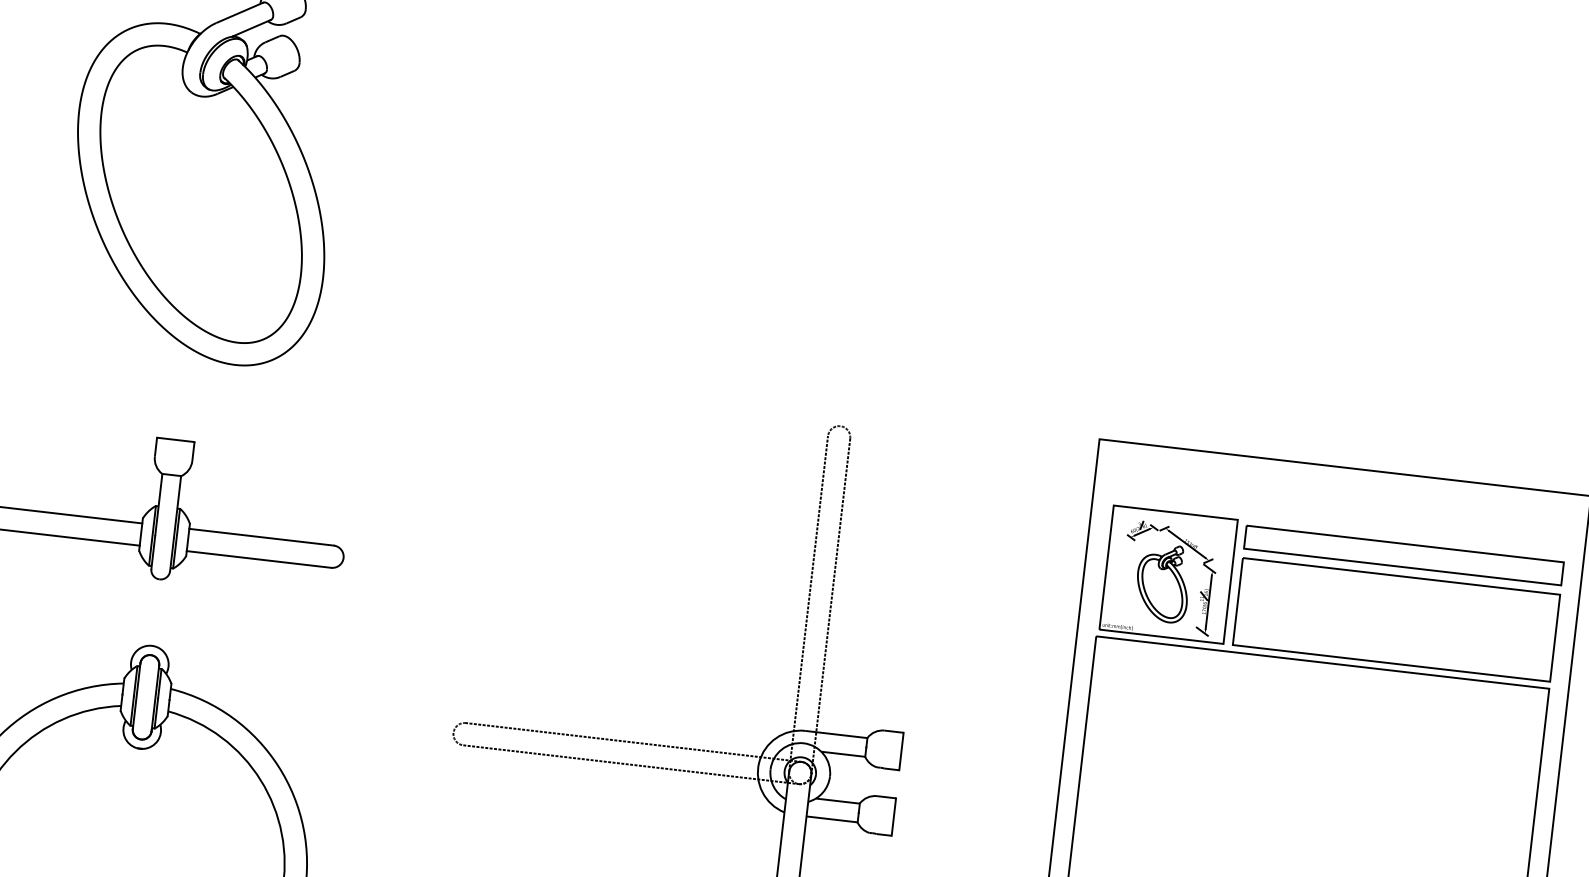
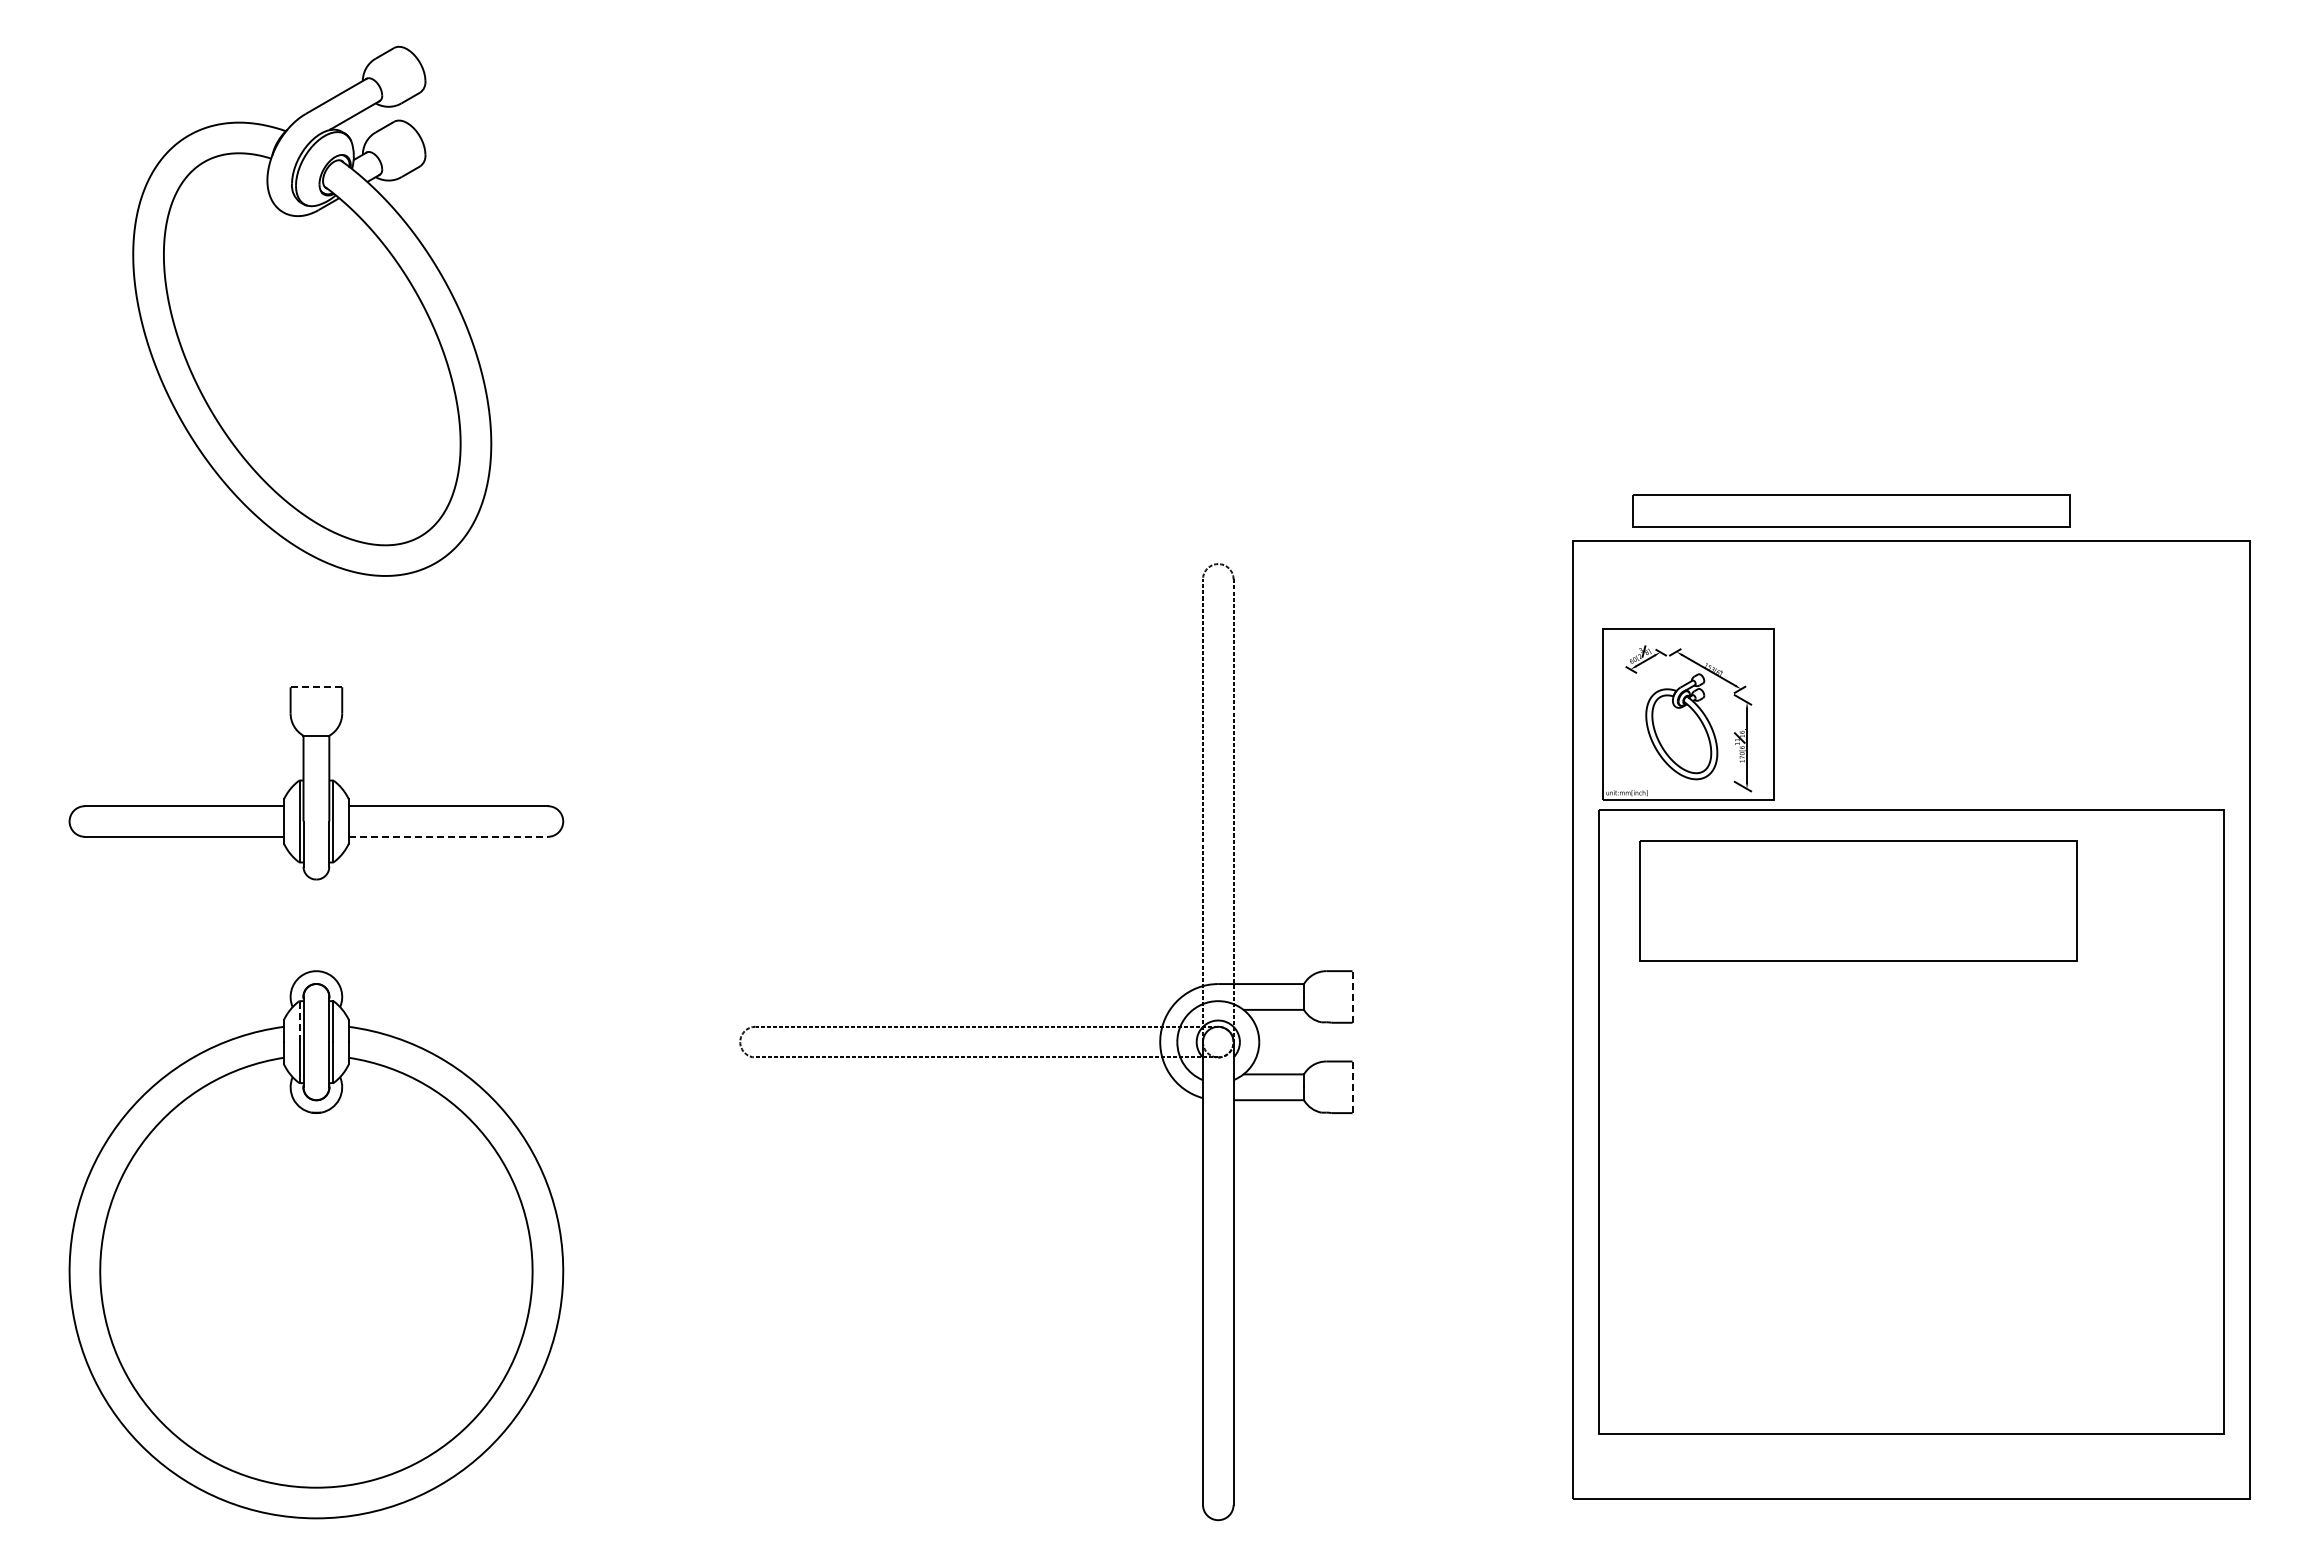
line: (175, 440) -> (316, 687), solid -> dashed
part: (1404, 554) -> (1851, 510), moved
line: (259, 559) -> (448, 836), solid -> dashed
part: (1396, 619) -> (1858, 900), moved
line: (135, 680) -> (299, 1021), solid -> dashed
line: (901, 751) -> (1352, 996), solid -> dashed
line: (893, 817) -> (1352, 1087), solid -> dashed

